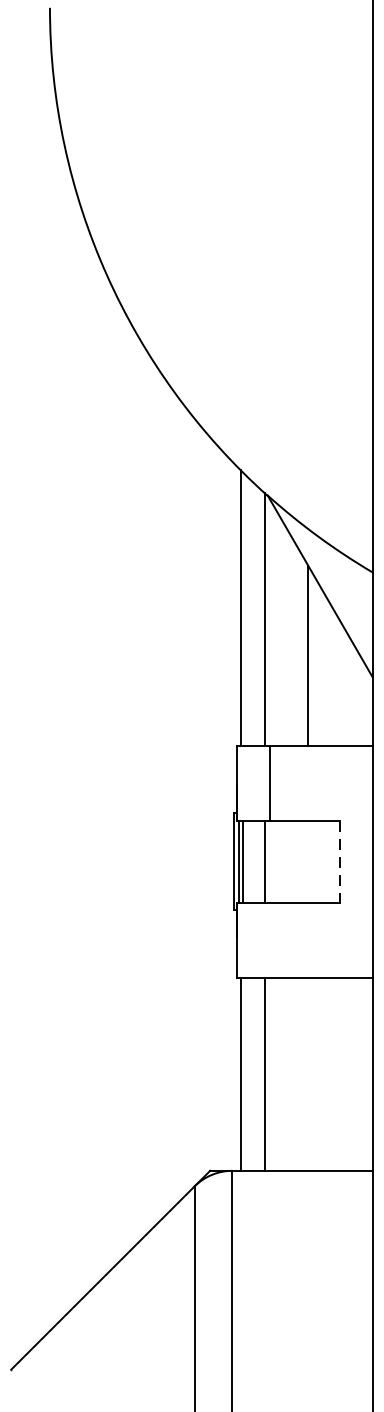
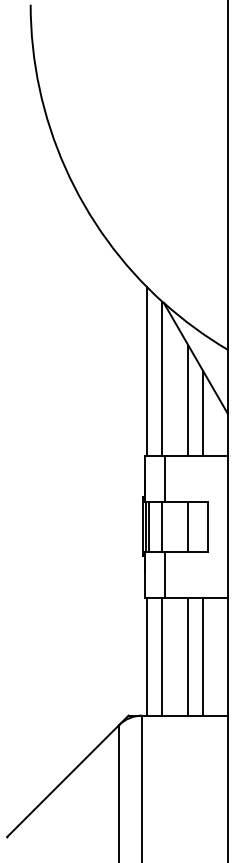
line: (332, 676) -> (203, 413), added
line: (308, 861) -> (188, 526), added
line: (340, 861) -> (208, 526), dashed -> solid
line: (270, 939) -> (165, 574), added
line: (308, 1074) -> (188, 656), added
line: (332, 1074) -> (203, 656), added

